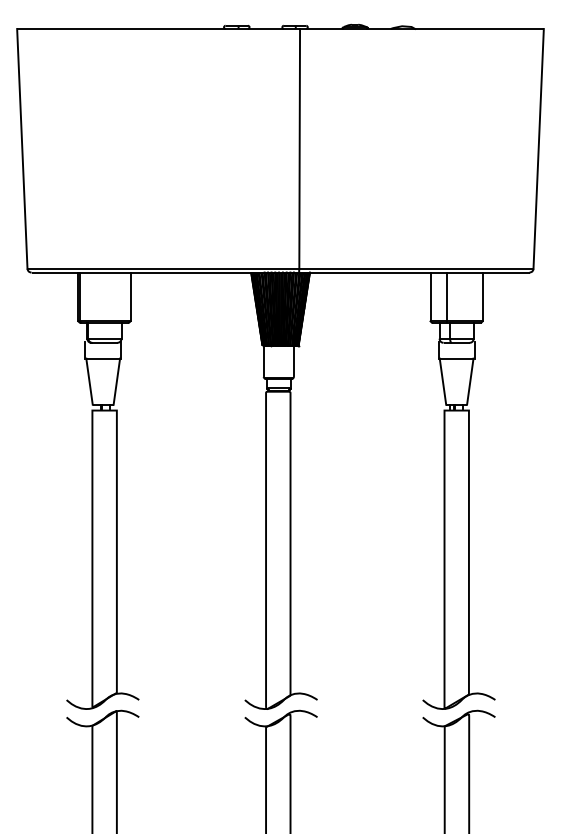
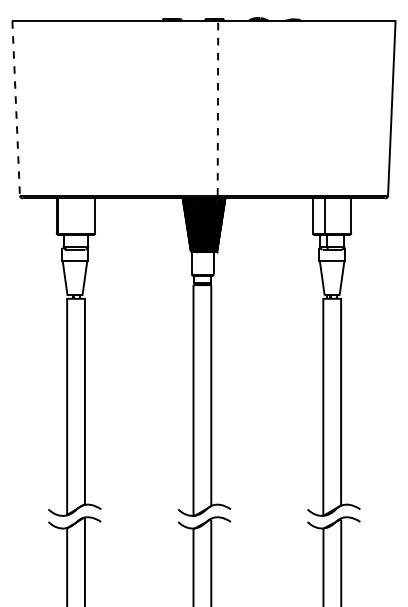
line: (299, 147) -> (217, 107), solid -> dashed
line: (22, 148) -> (16, 108), solid -> dashed

